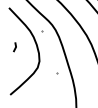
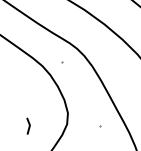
line: (14, 47) -> (27, 126), moved

